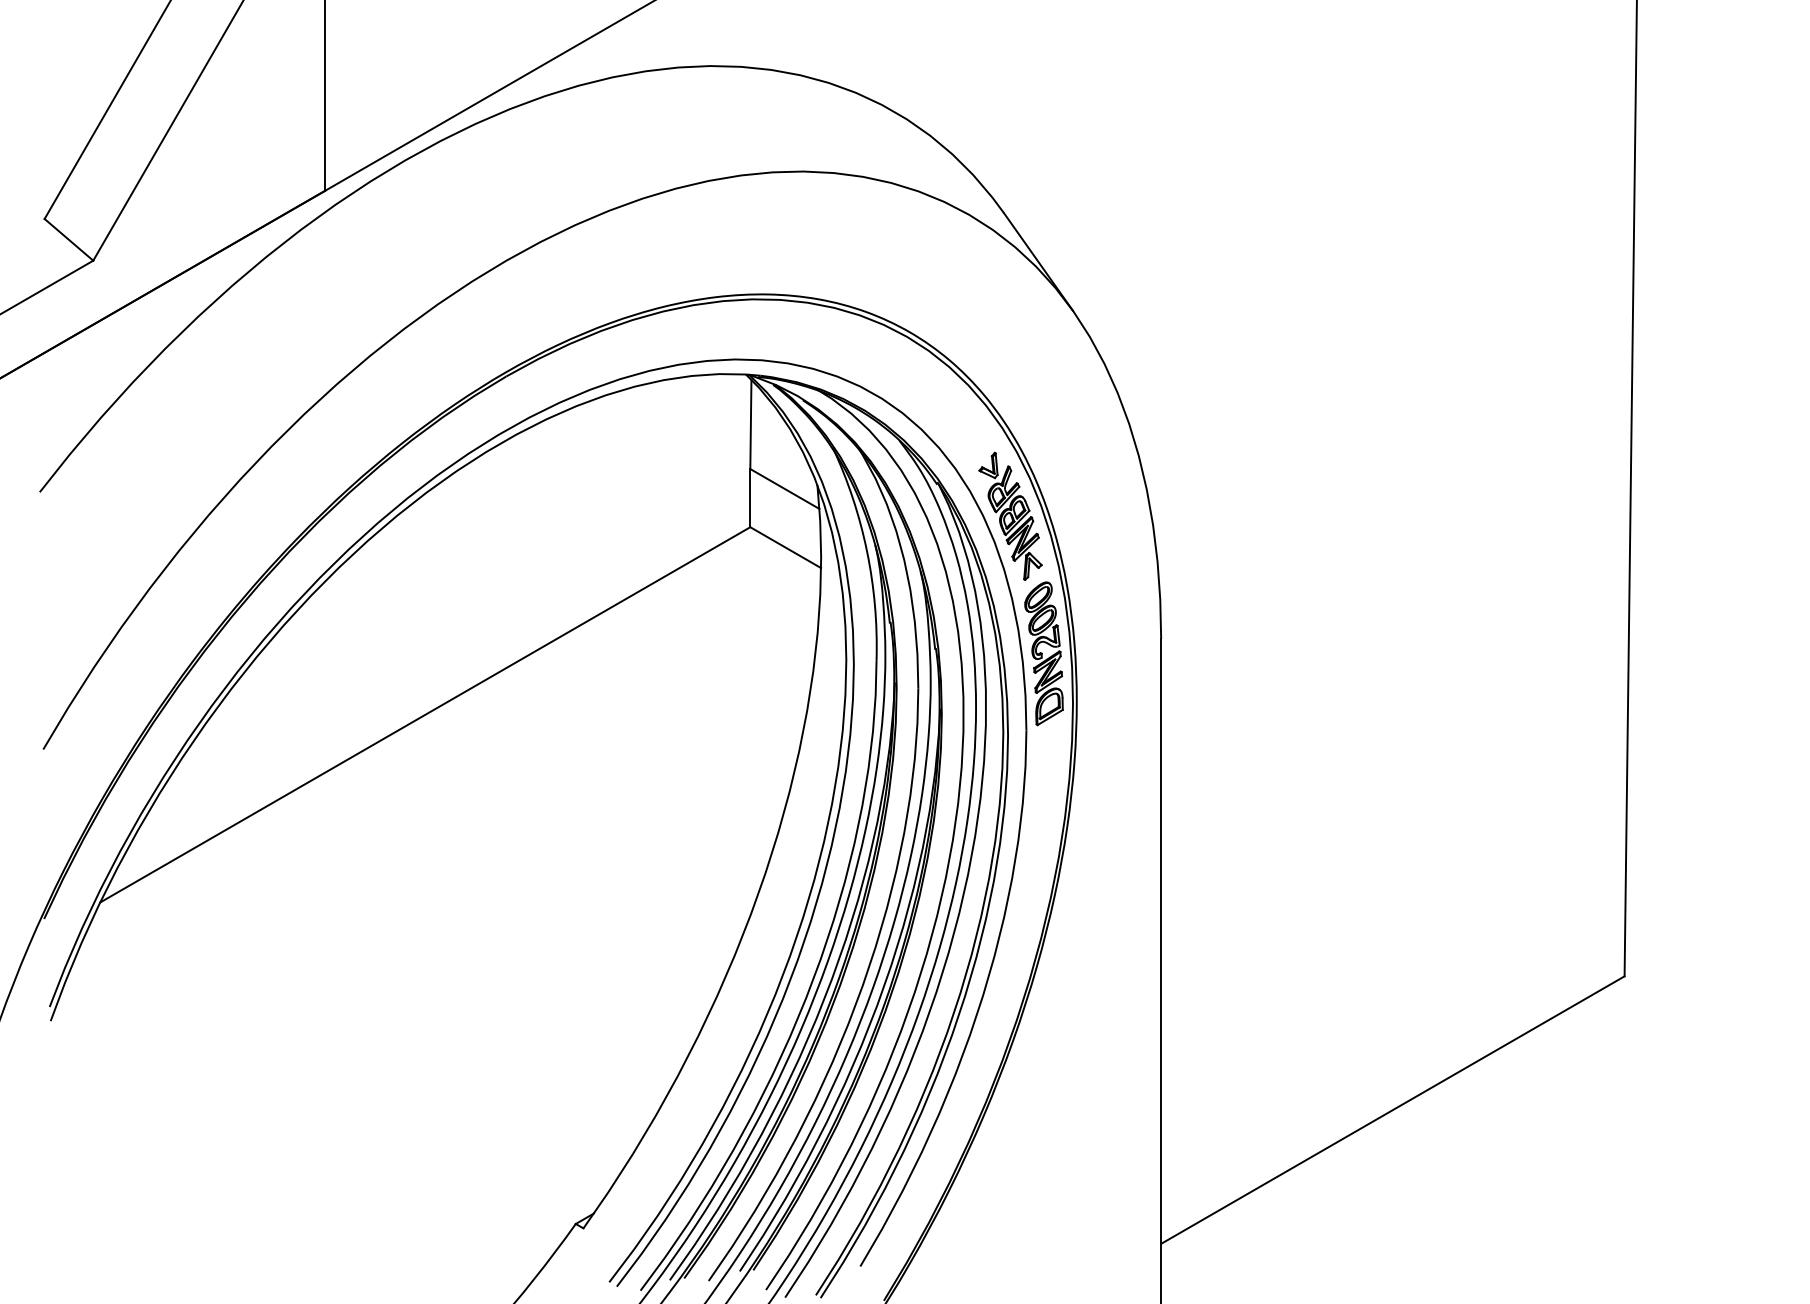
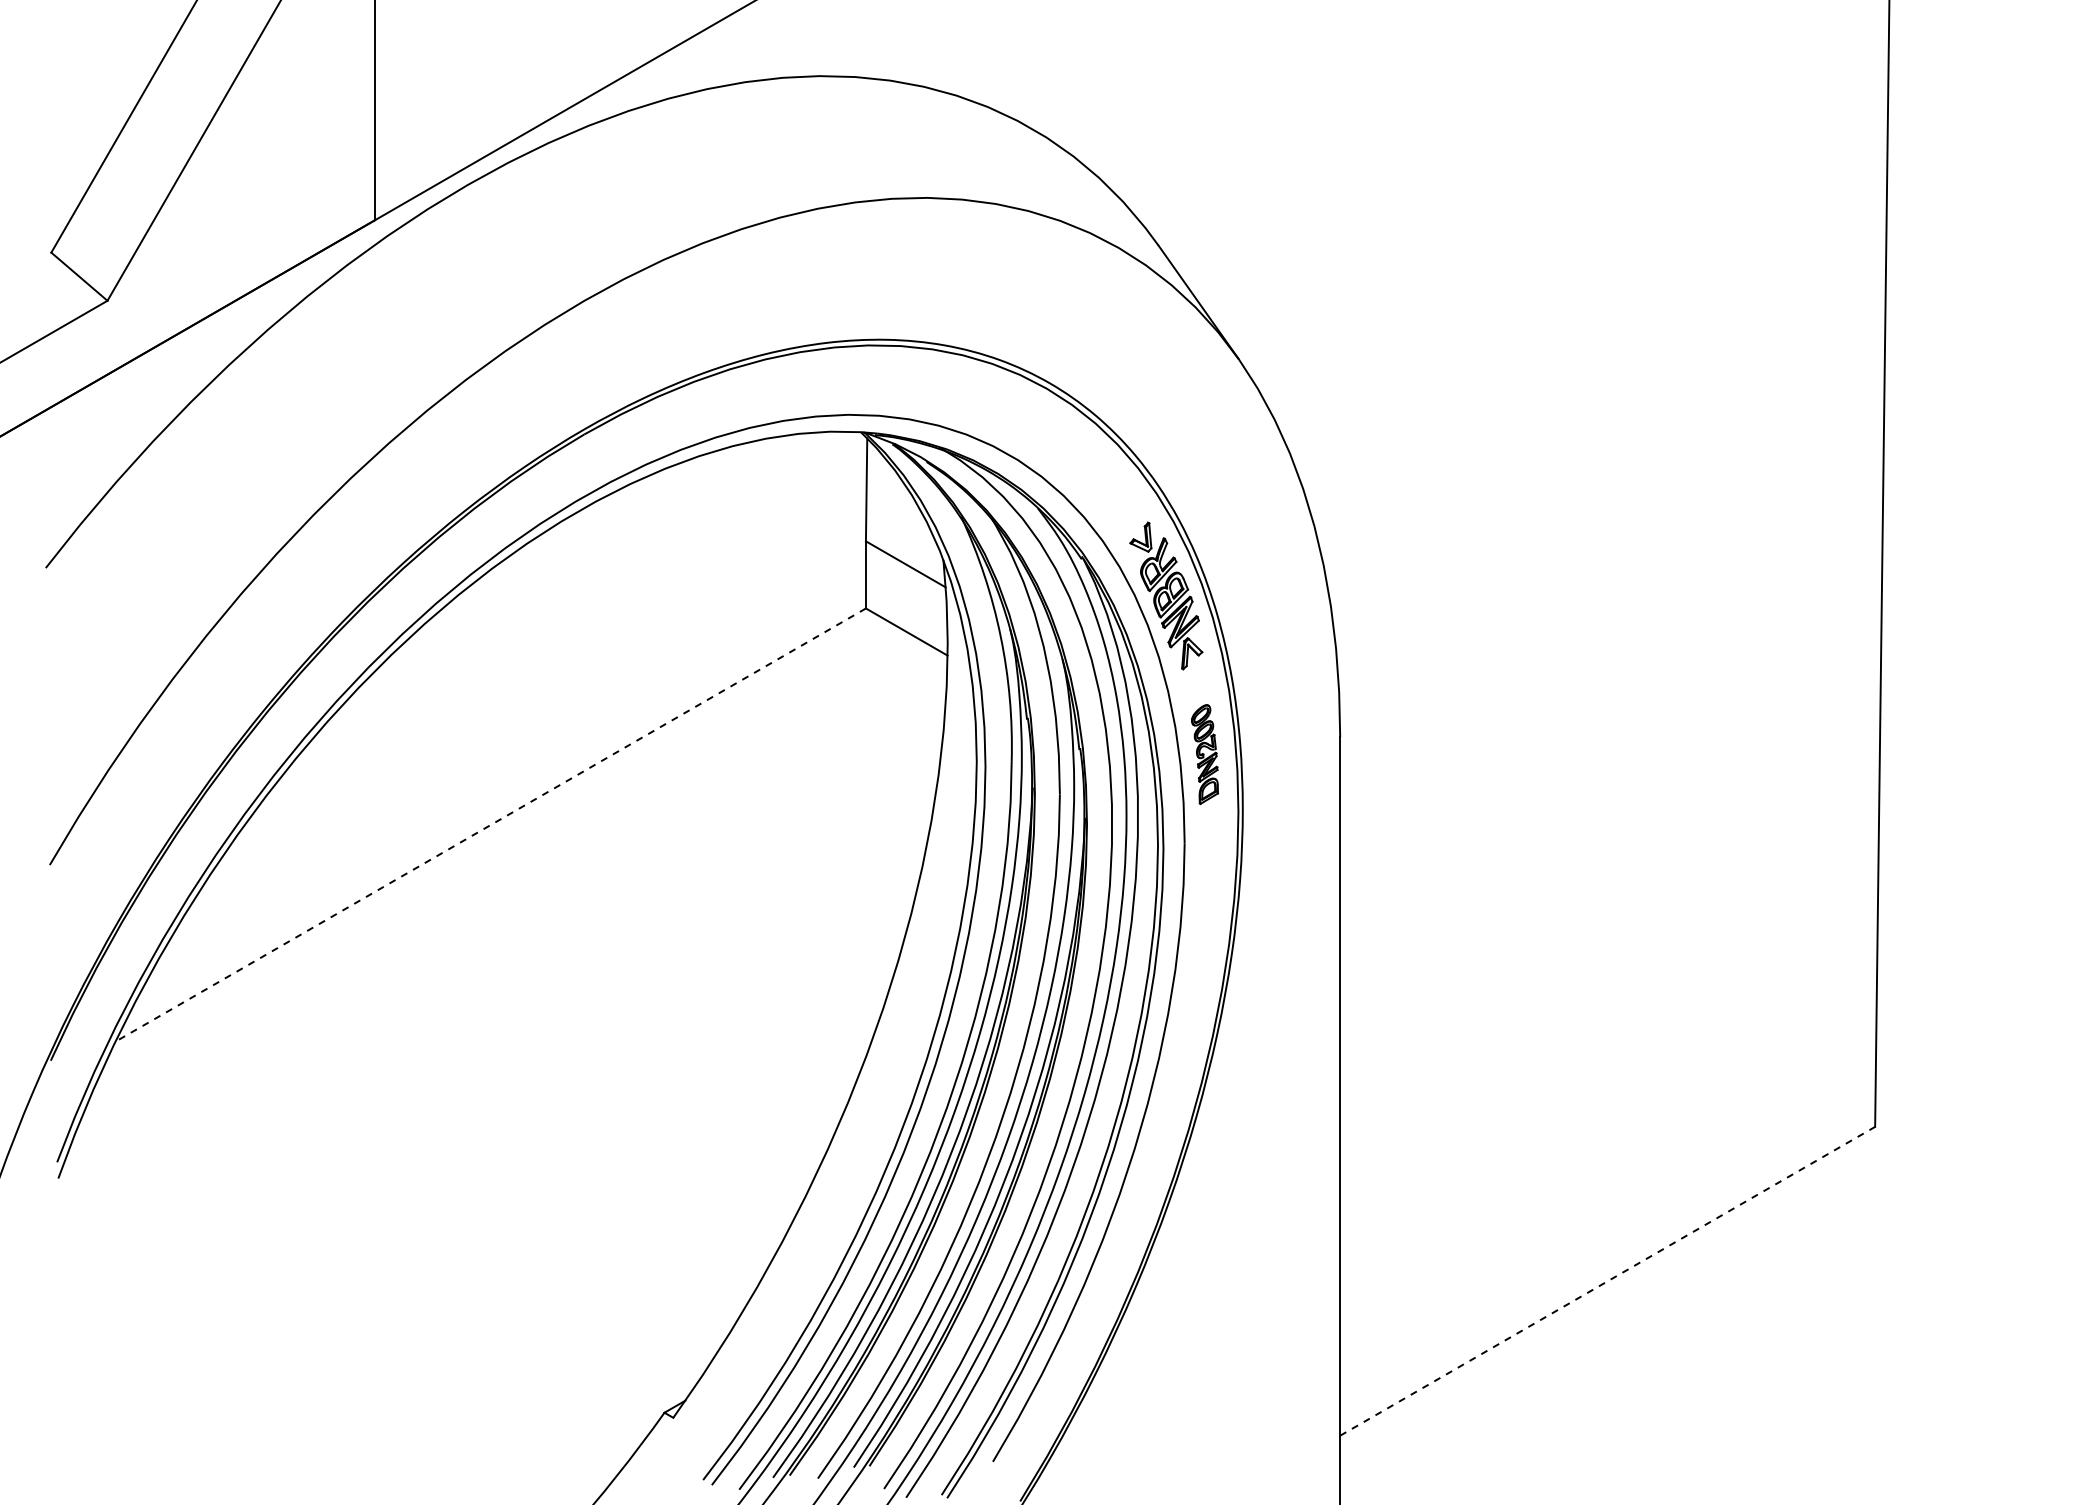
part: (1043, 653) -> (1204, 754), size x0.6
line: (425, 715) -> (490, 825), solid -> dashed
line: (1392, 1110) -> (1607, 1281), solid -> dashed

